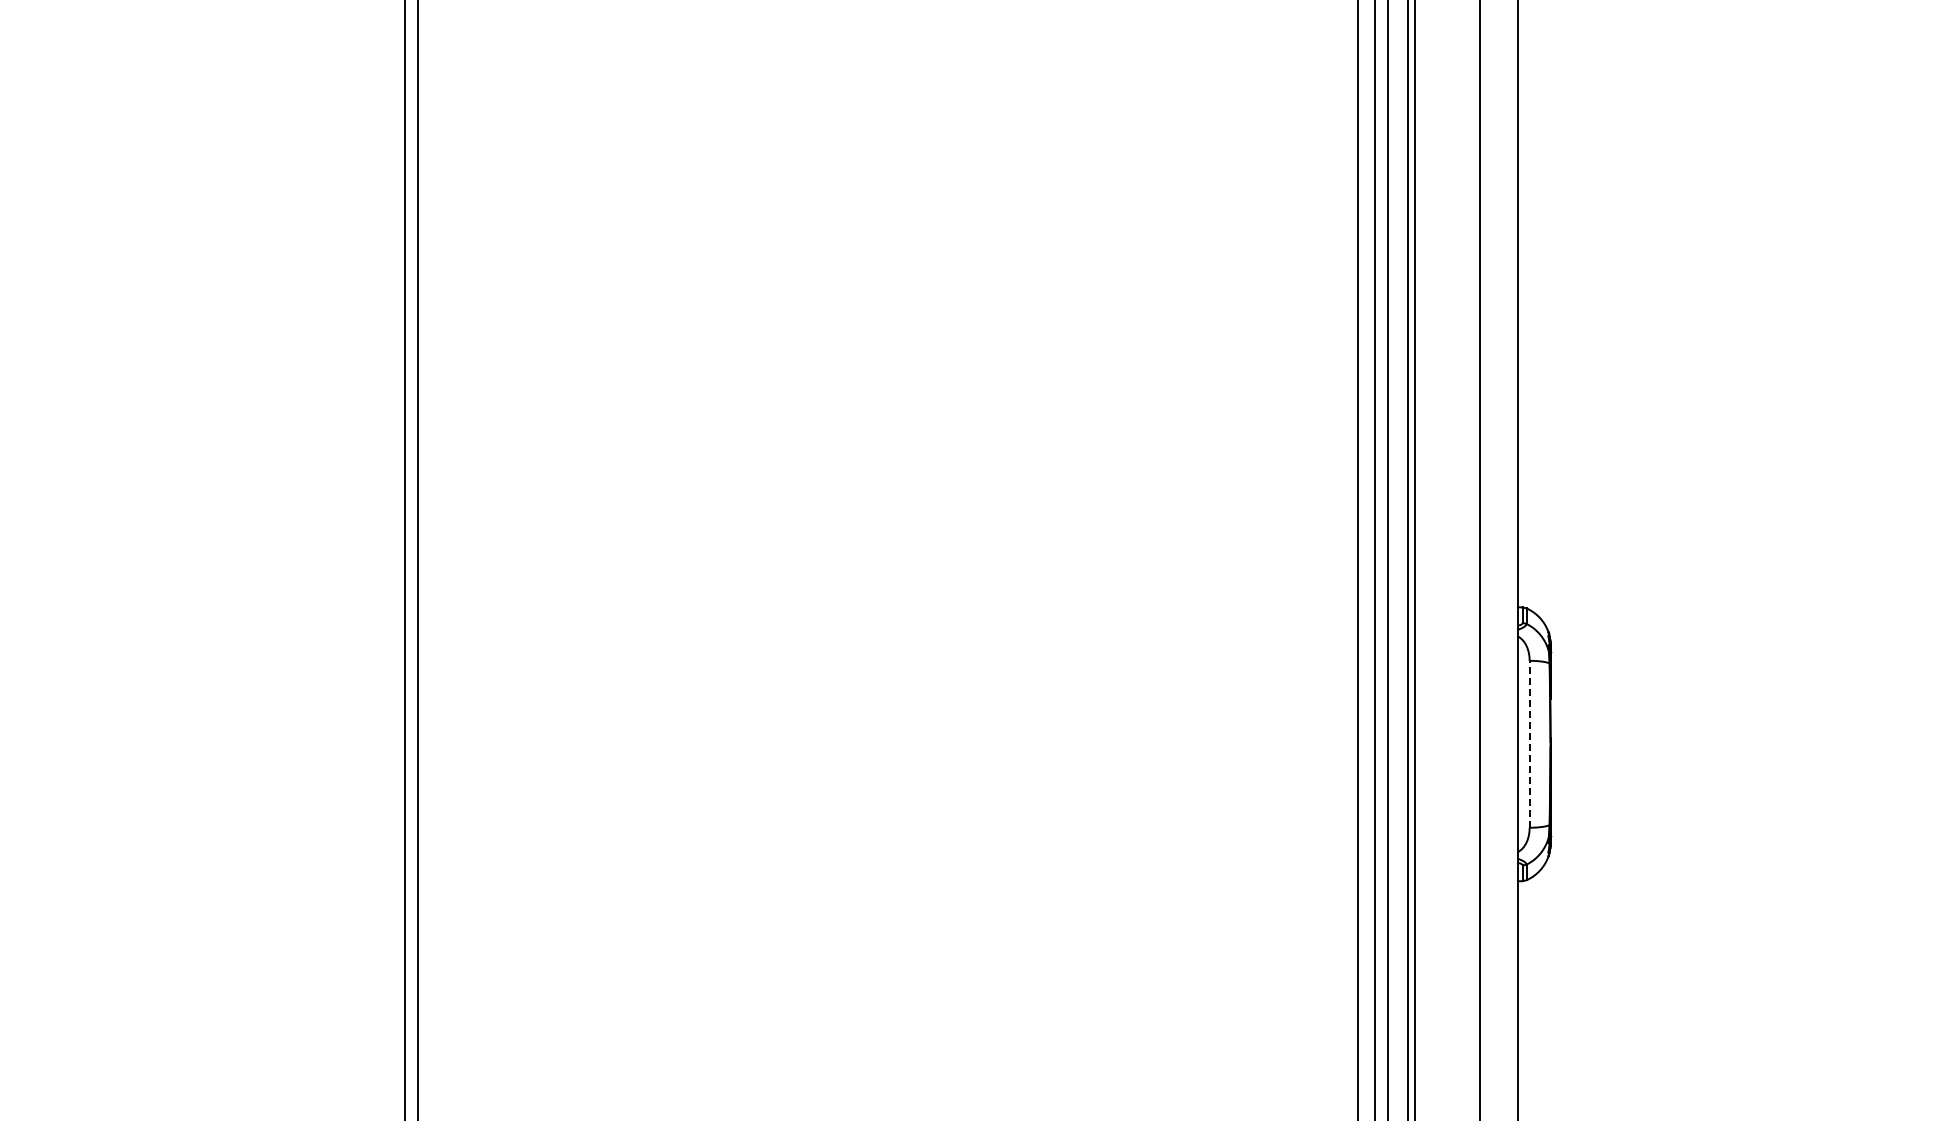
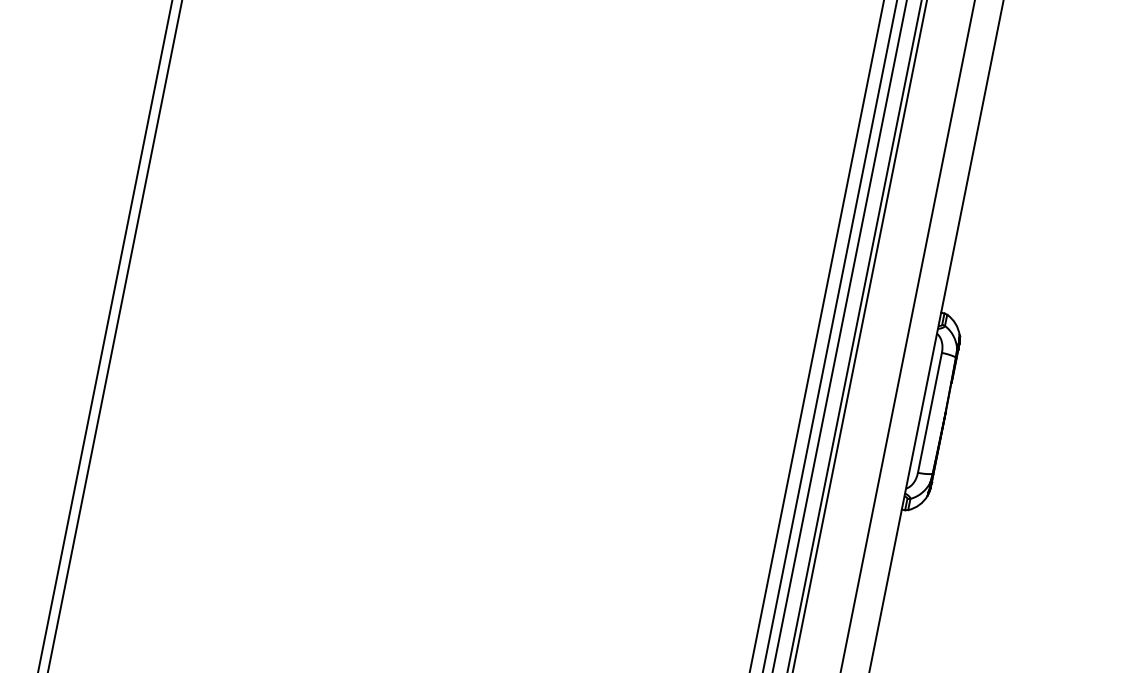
line: (1529, 743) -> (929, 412), dashed -> solid

